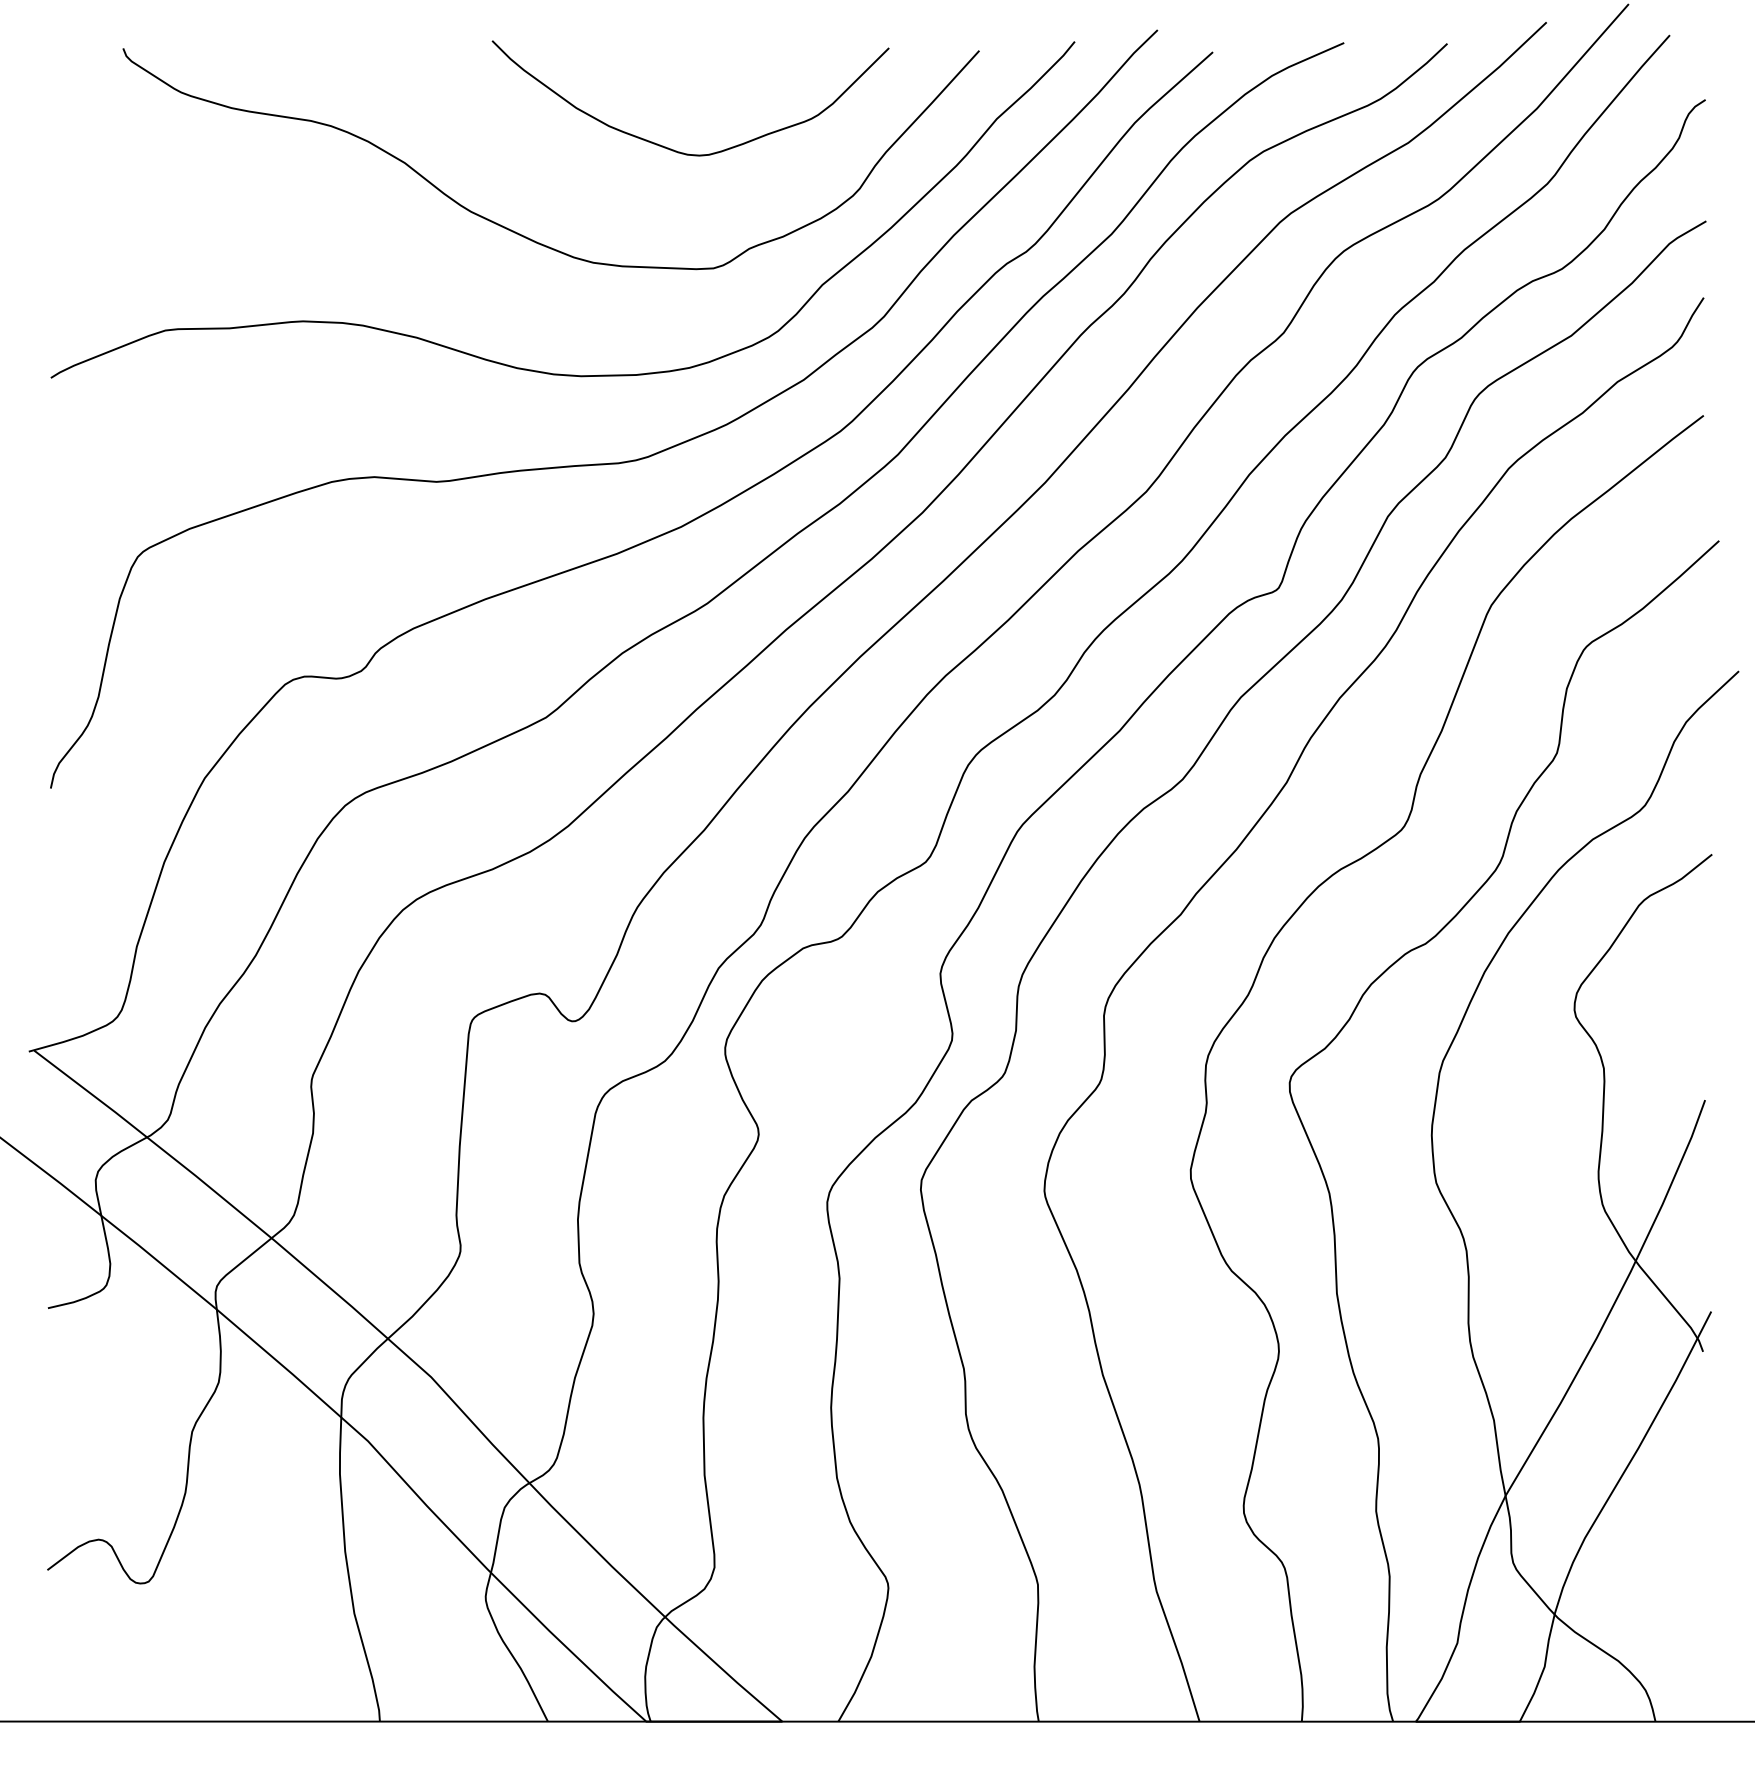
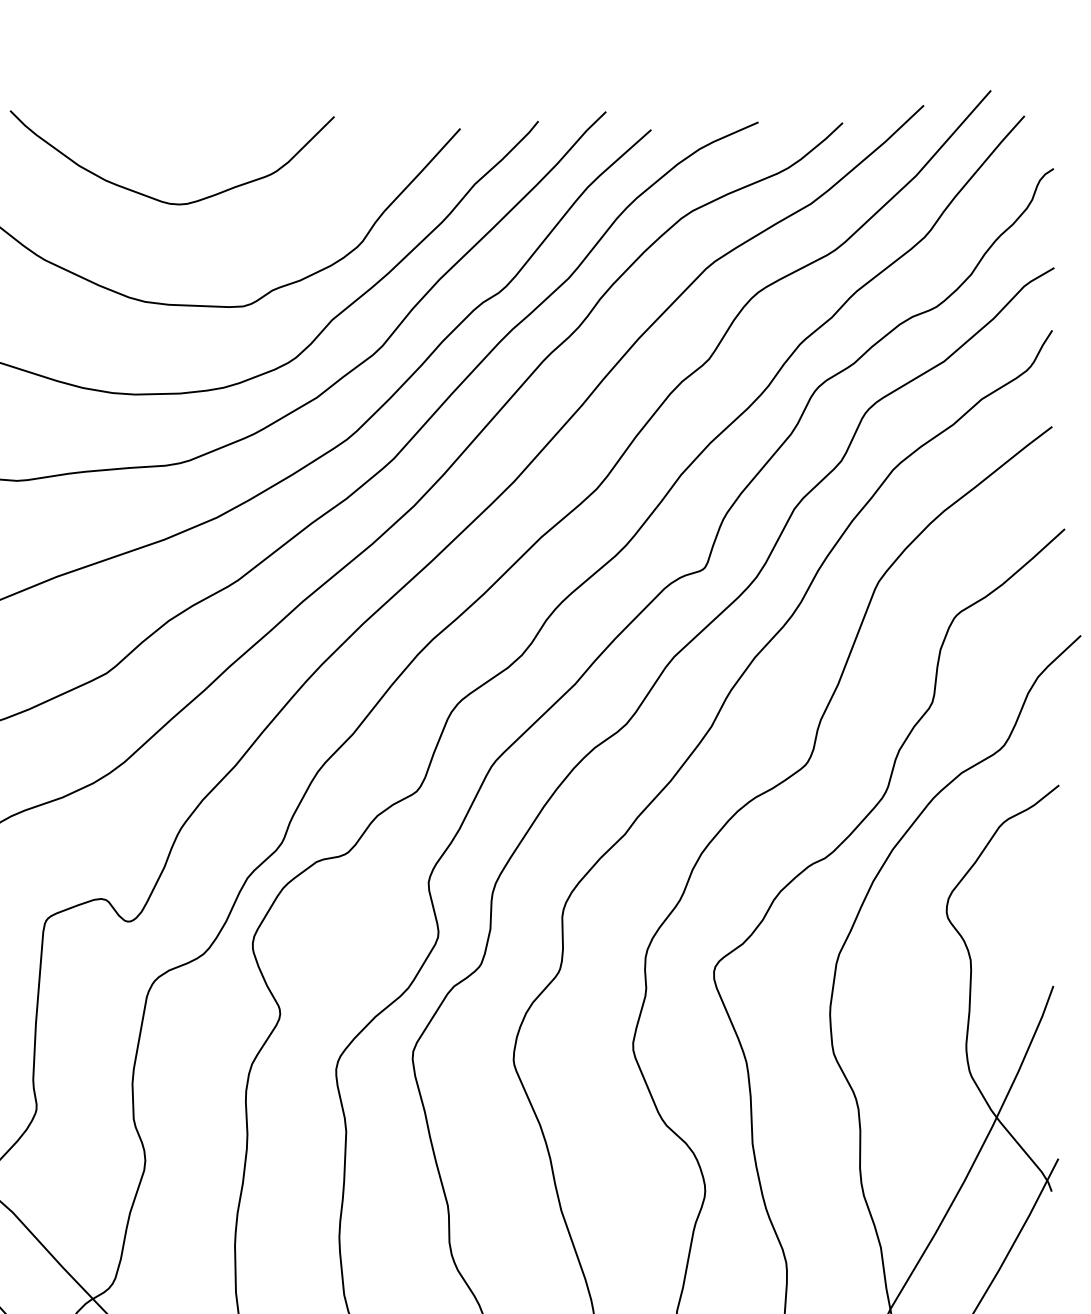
curve: (671, 148) -> (156, 198), moved

